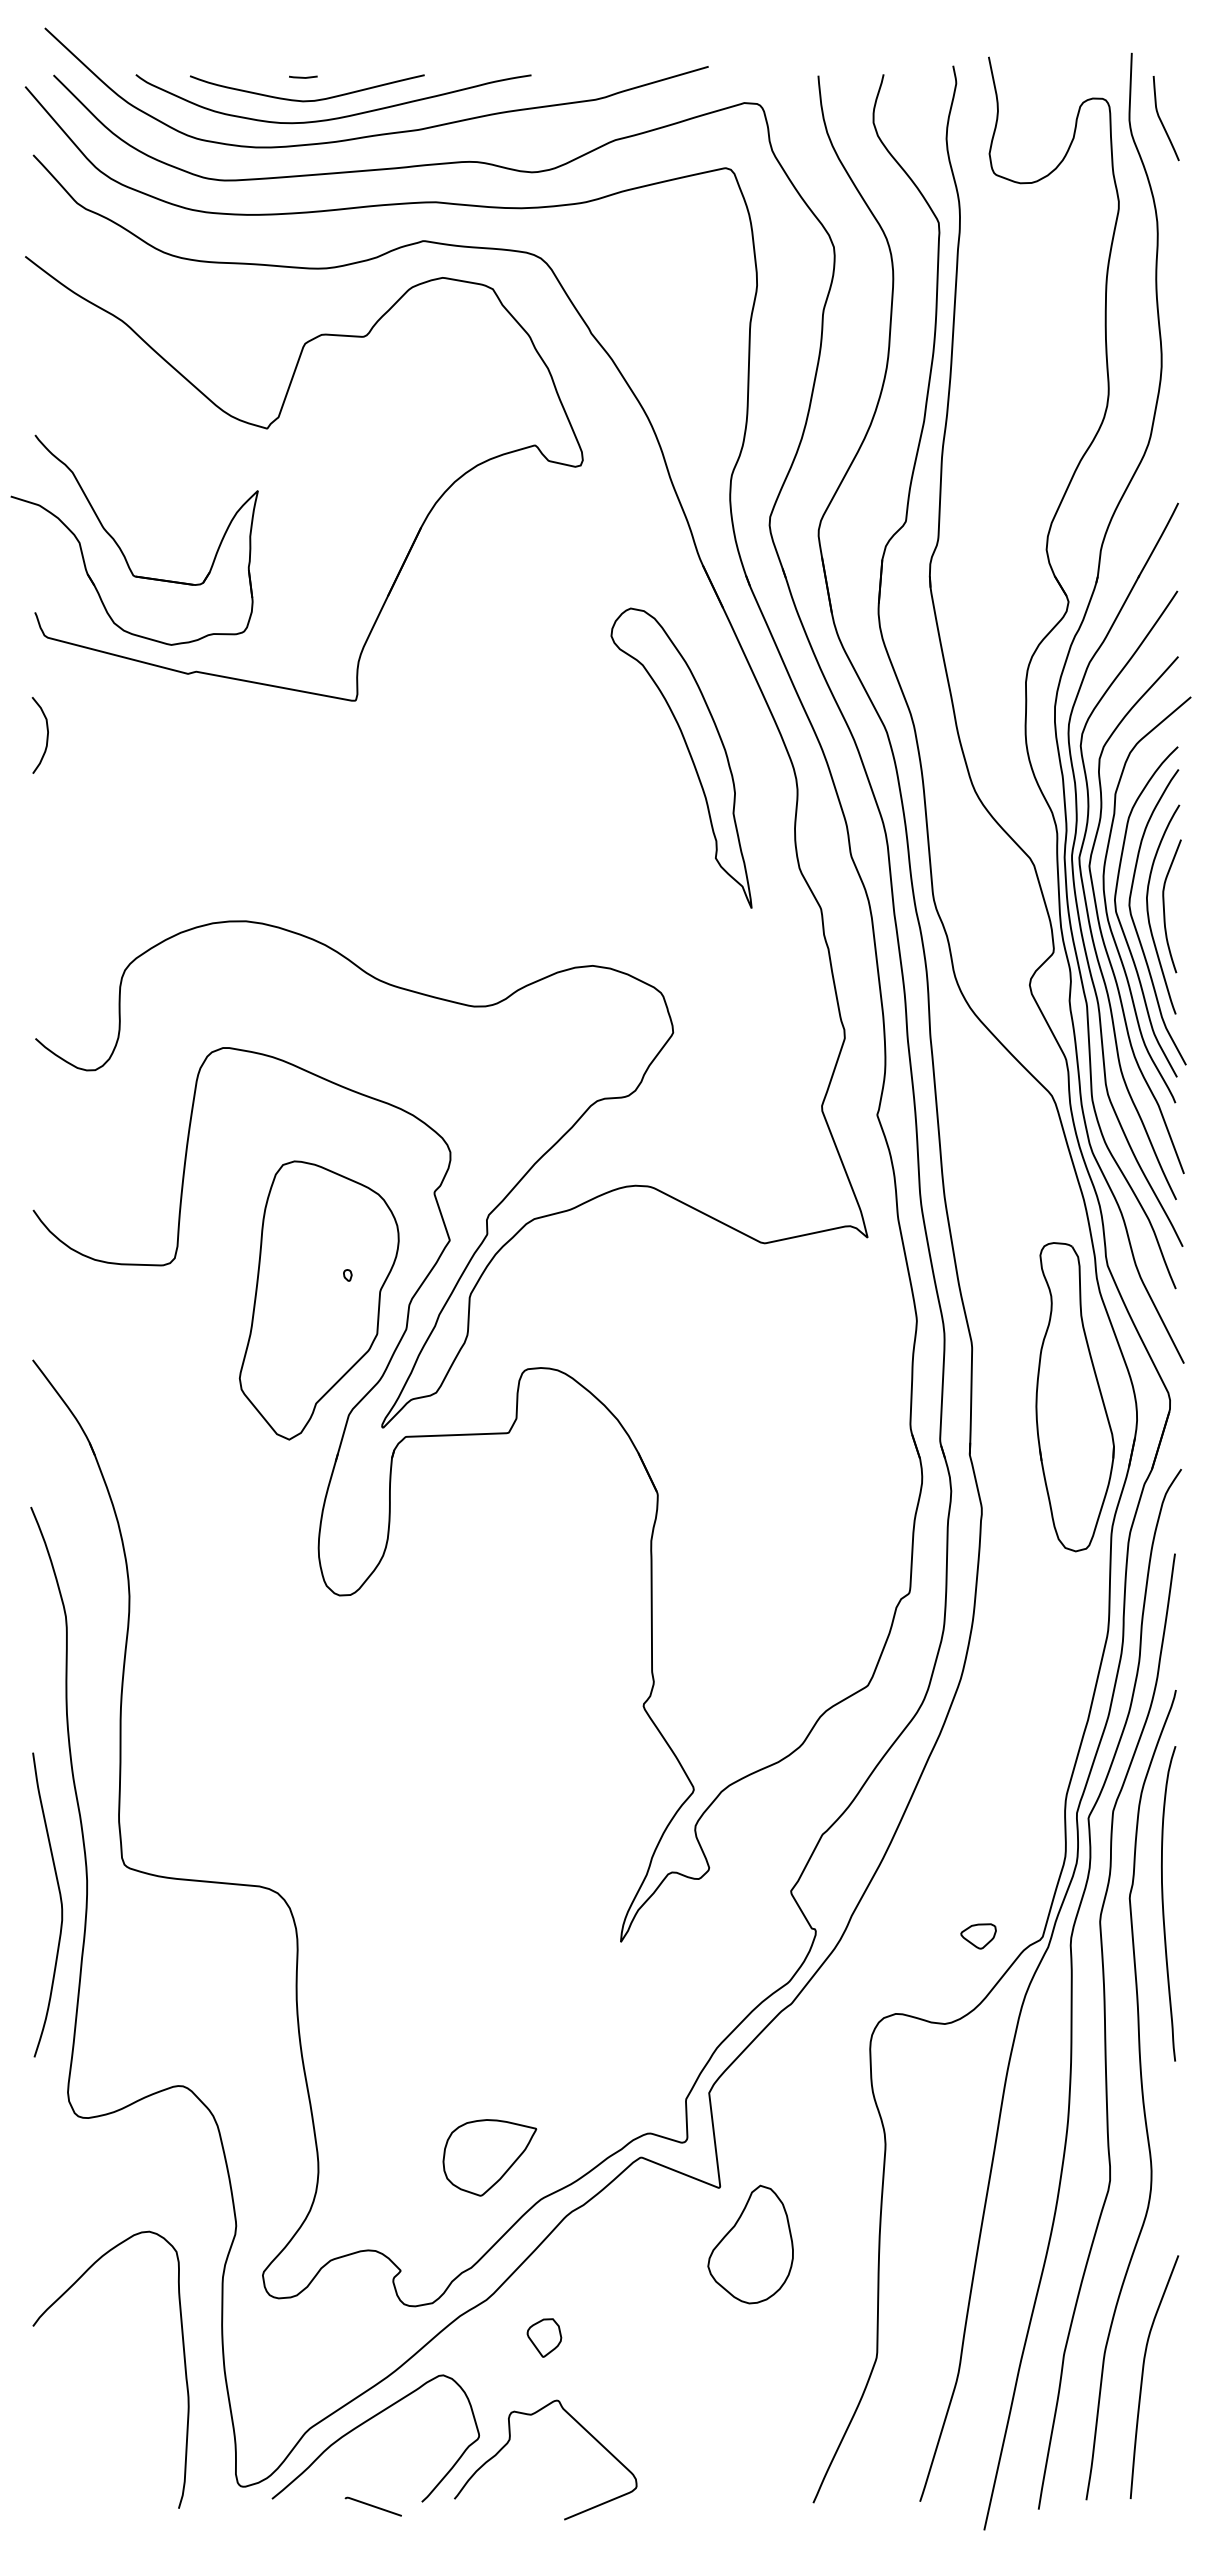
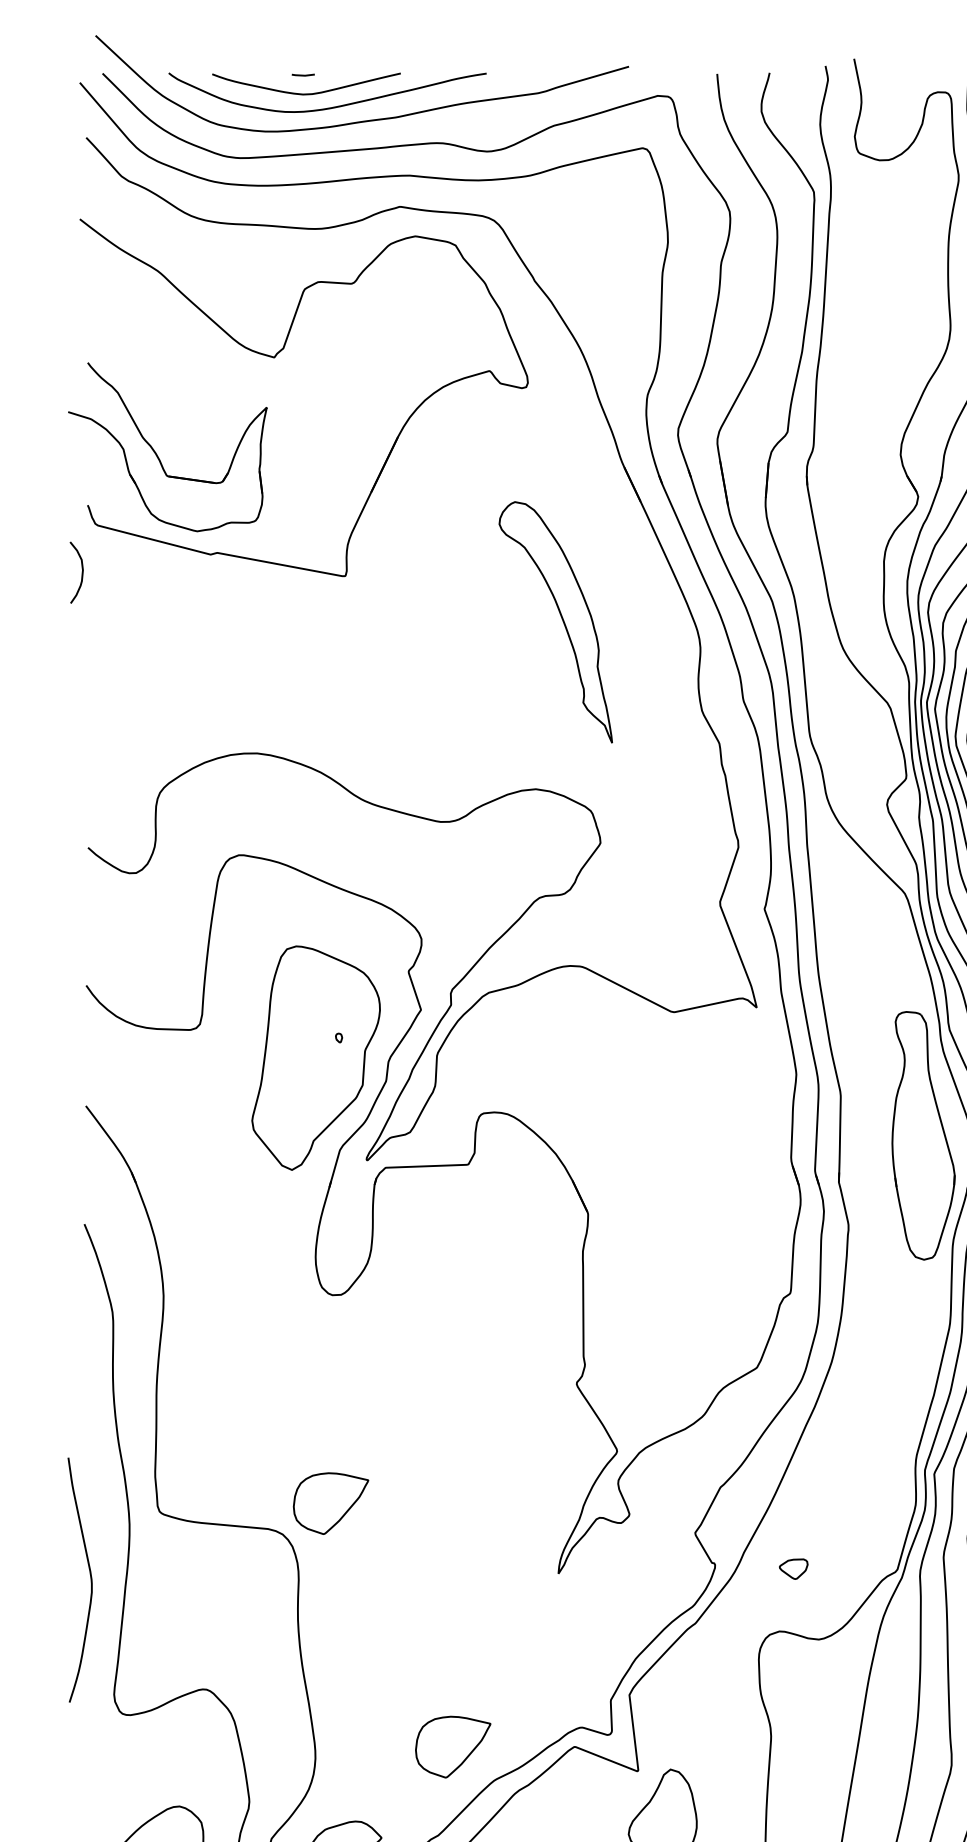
curve: (46, 735) -> (81, 572), moved
part: (688, 753) -> (561, 618), moved
part: (337, 1854) -> (330, 1503), added
curve: (60, 1903) -> (90, 1578), moved
part: (978, 1936) -> (793, 1569), moved

